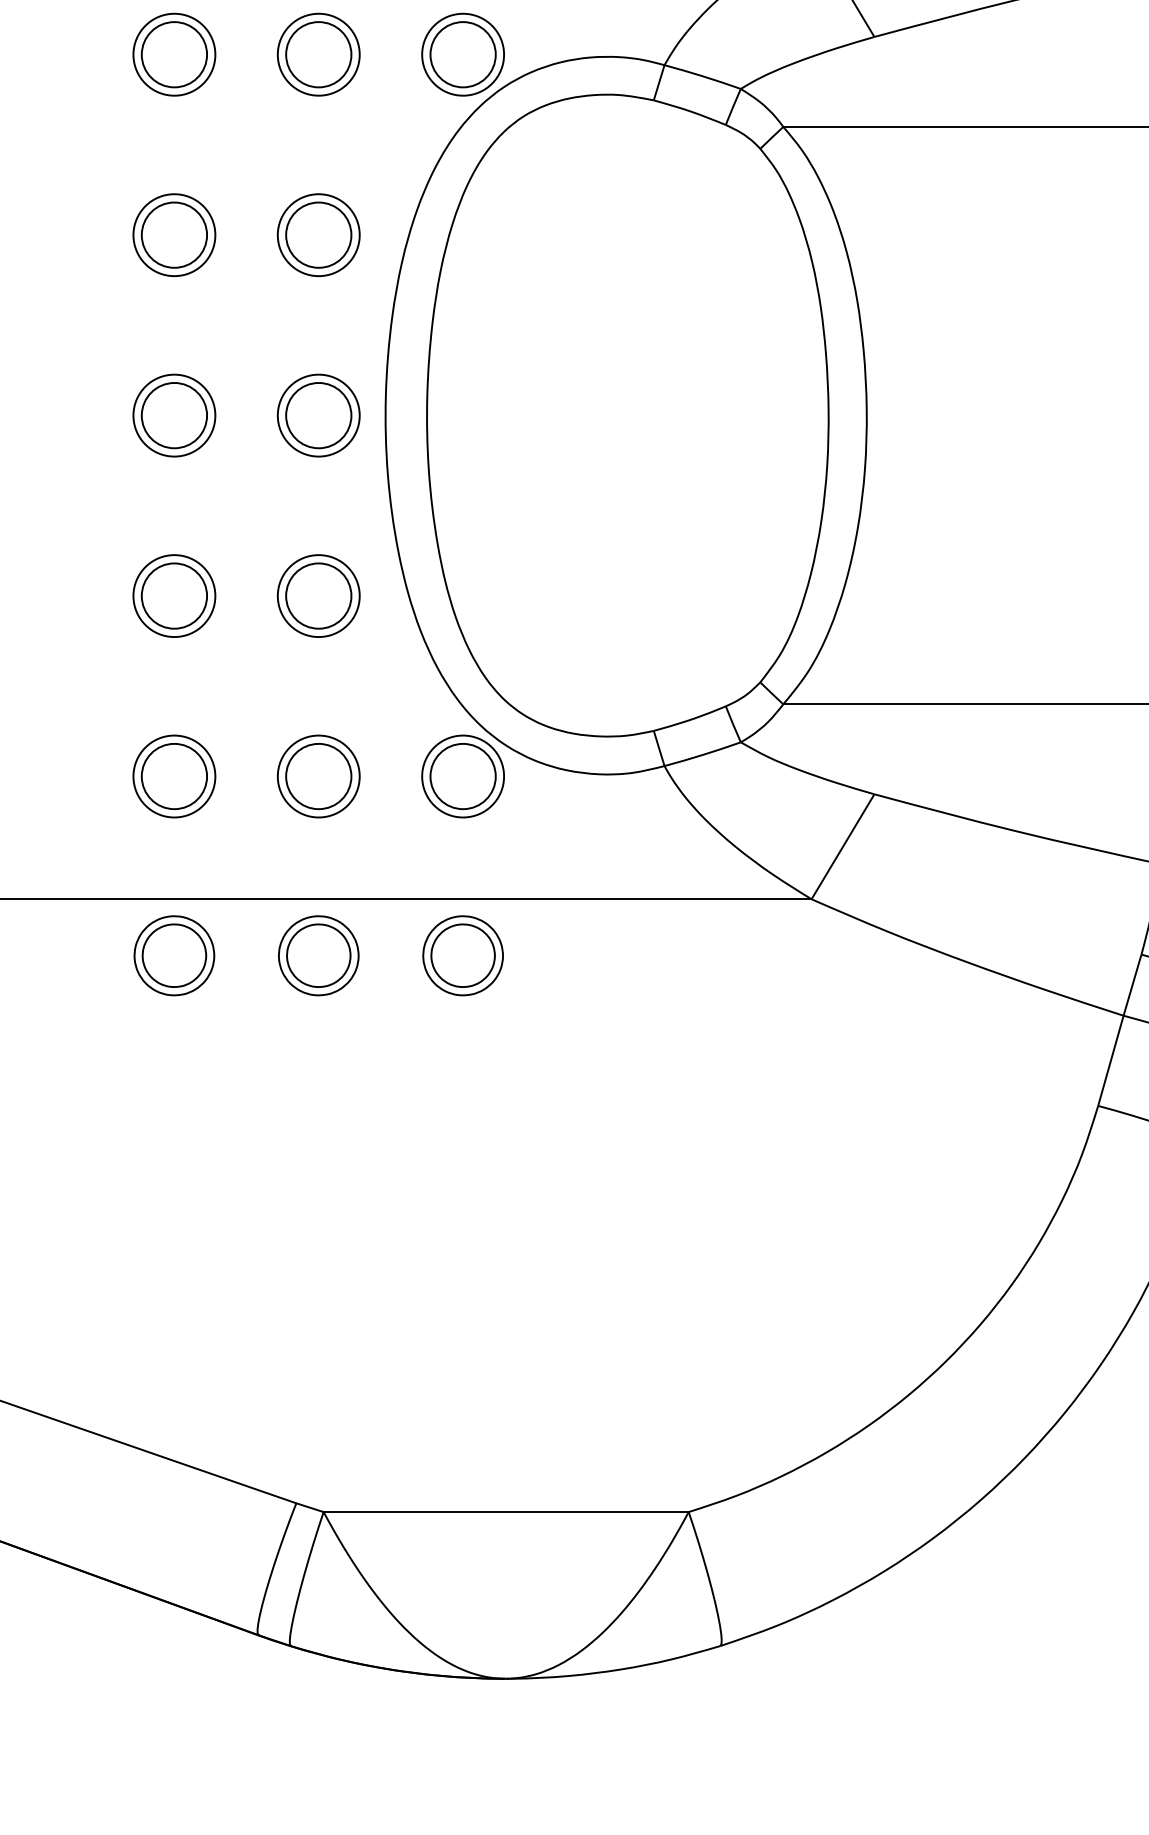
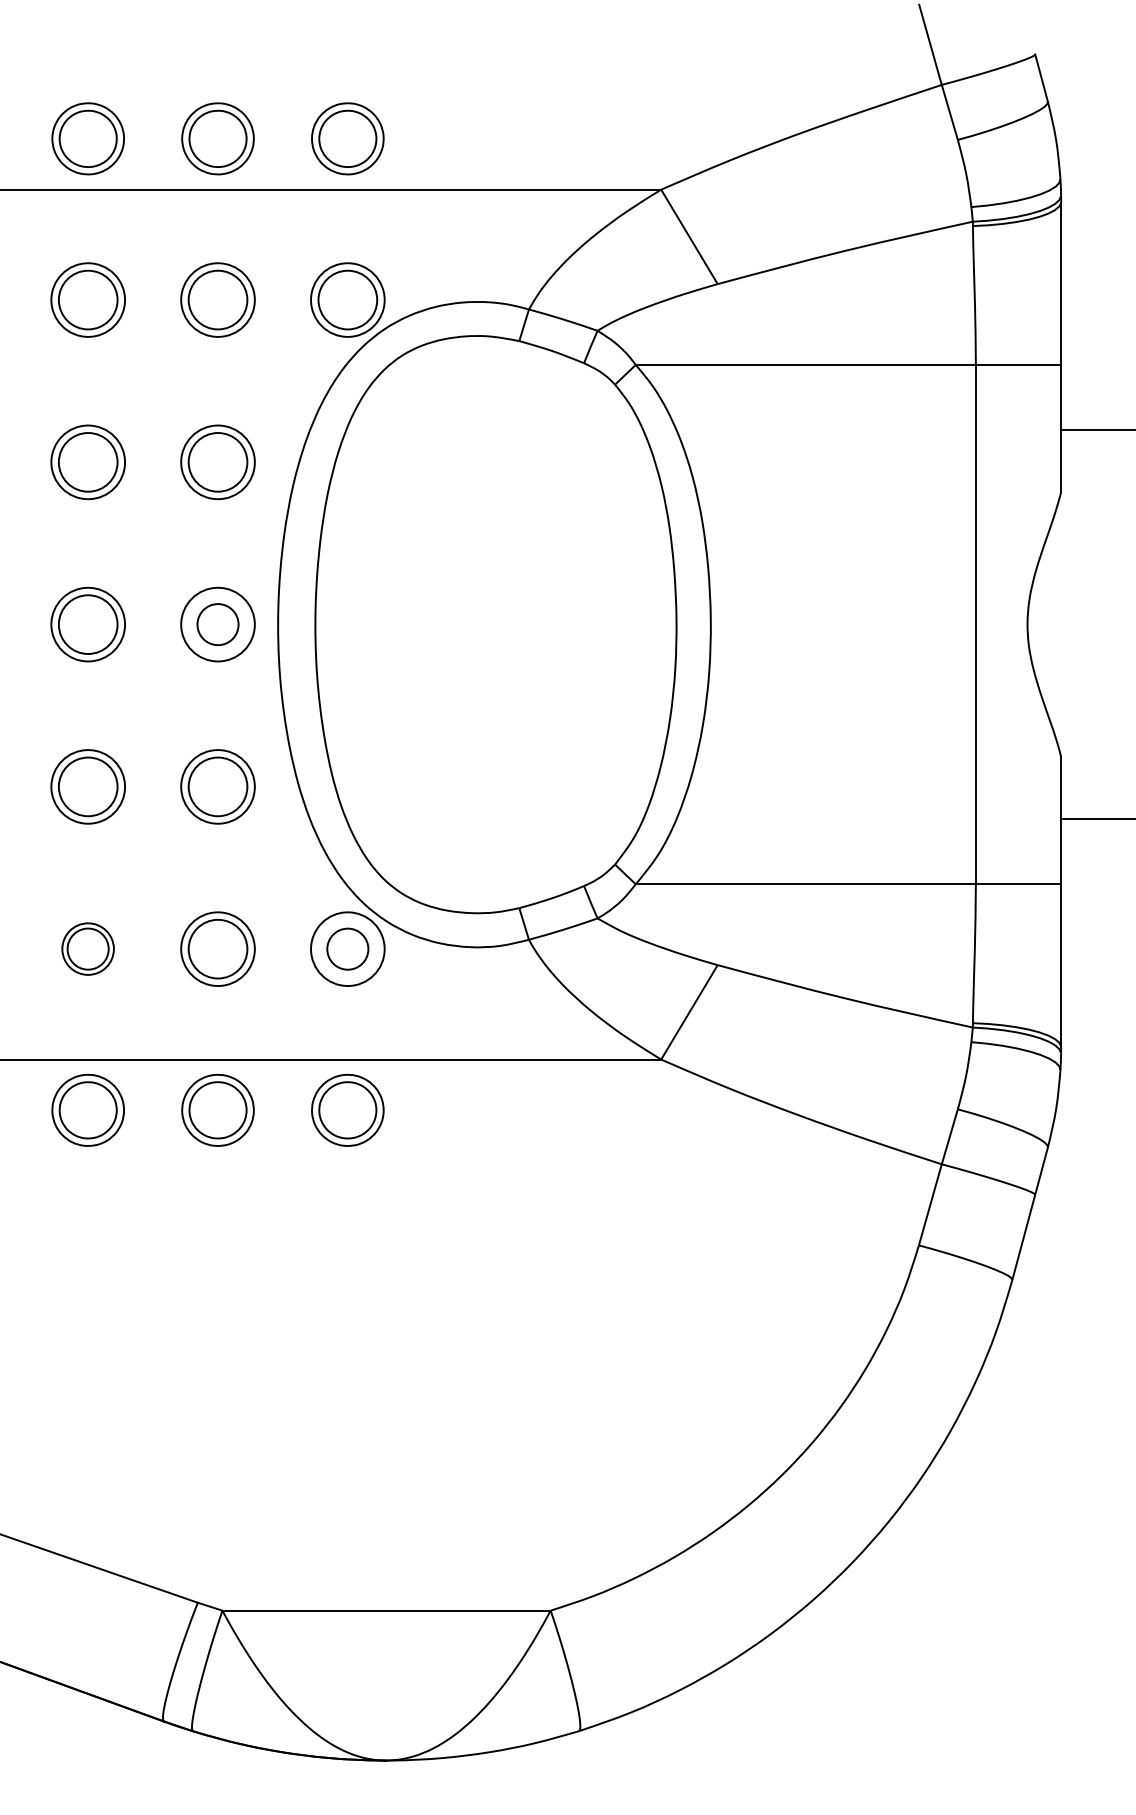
circle: (318, 415) -> (217, 624), size x0.7
part: (173, 775) -> (87, 948), size x0.7
circle: (462, 775) -> (347, 948), size x0.7

